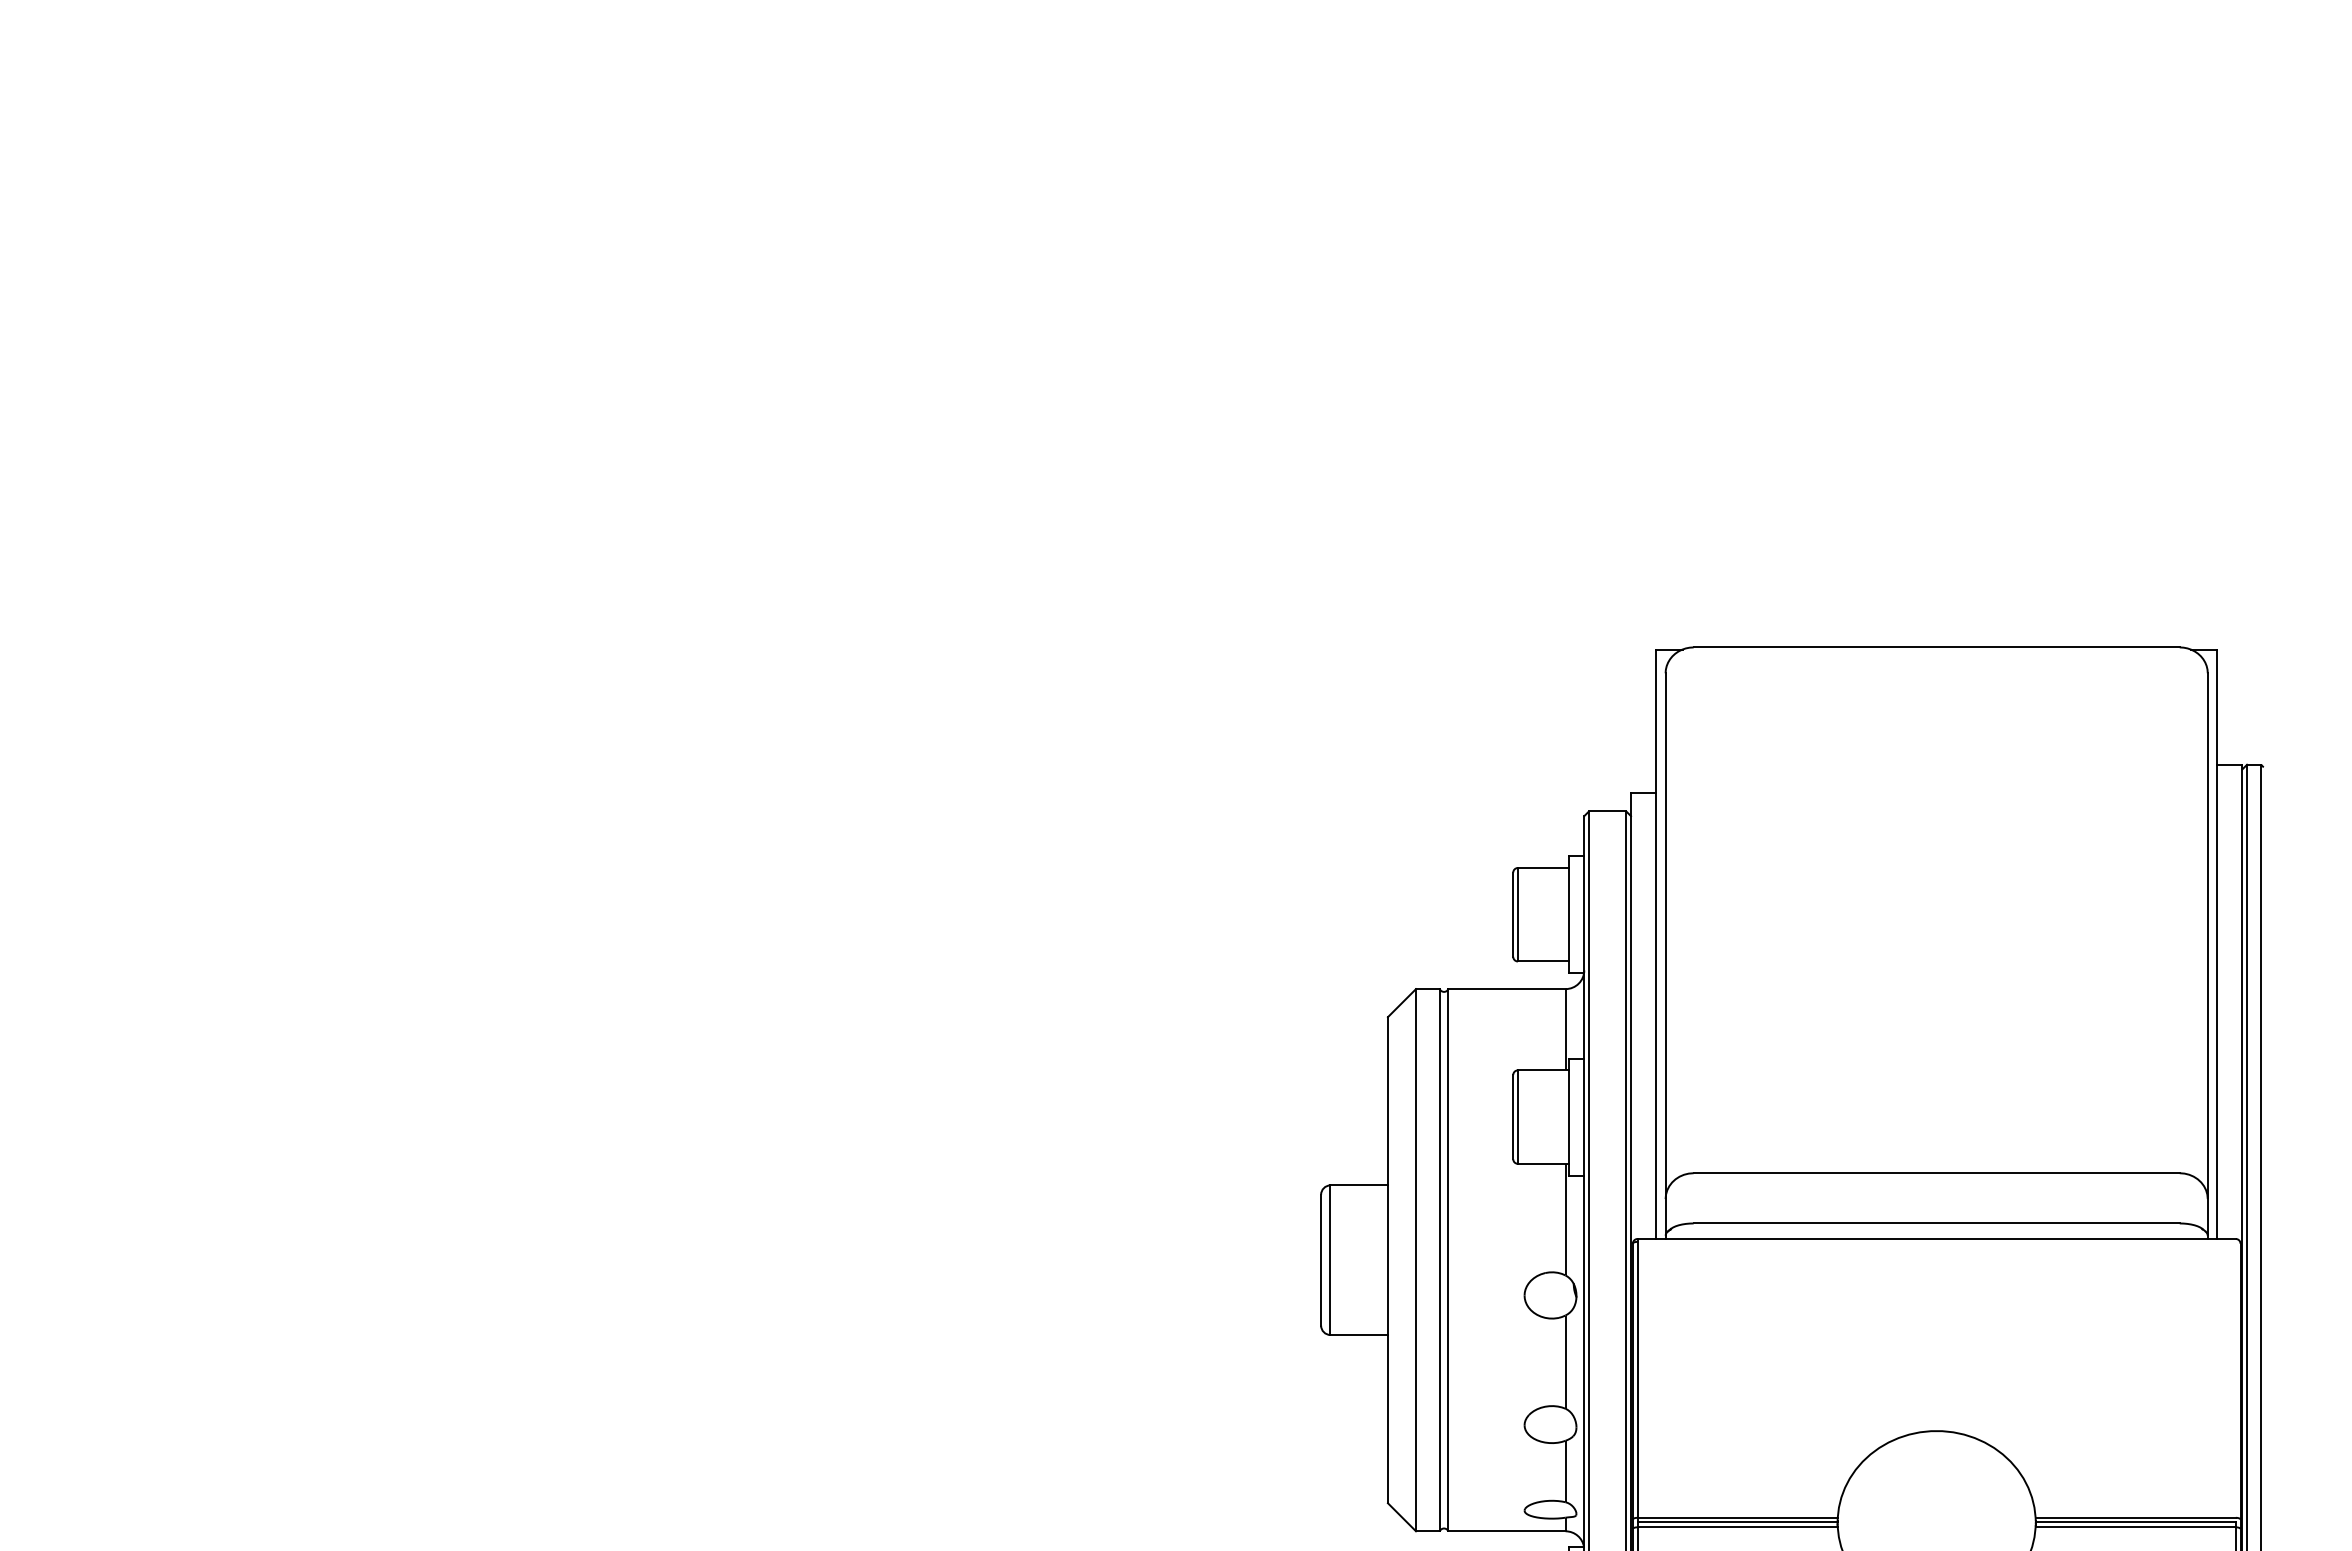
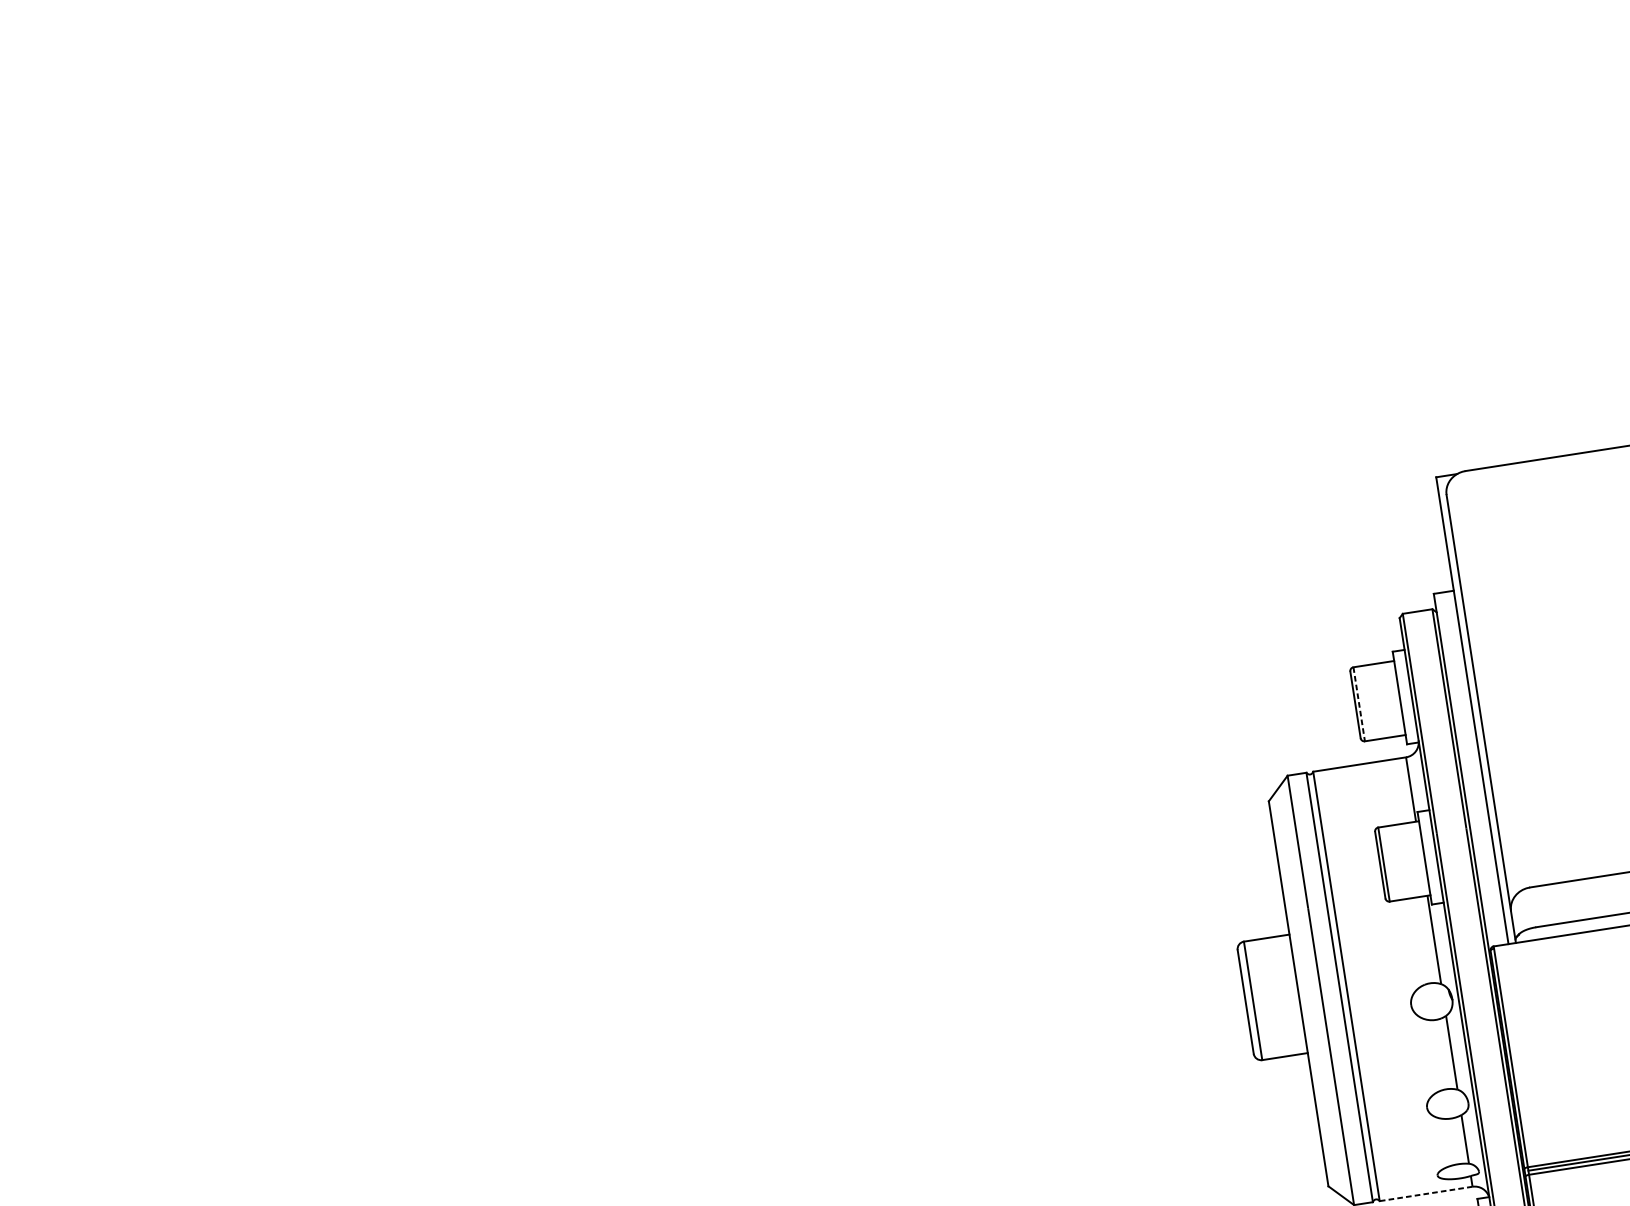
line: (1517, 914) -> (1358, 704), solid -> dashed
line: (1506, 1531) -> (1425, 1194), solid -> dashed

